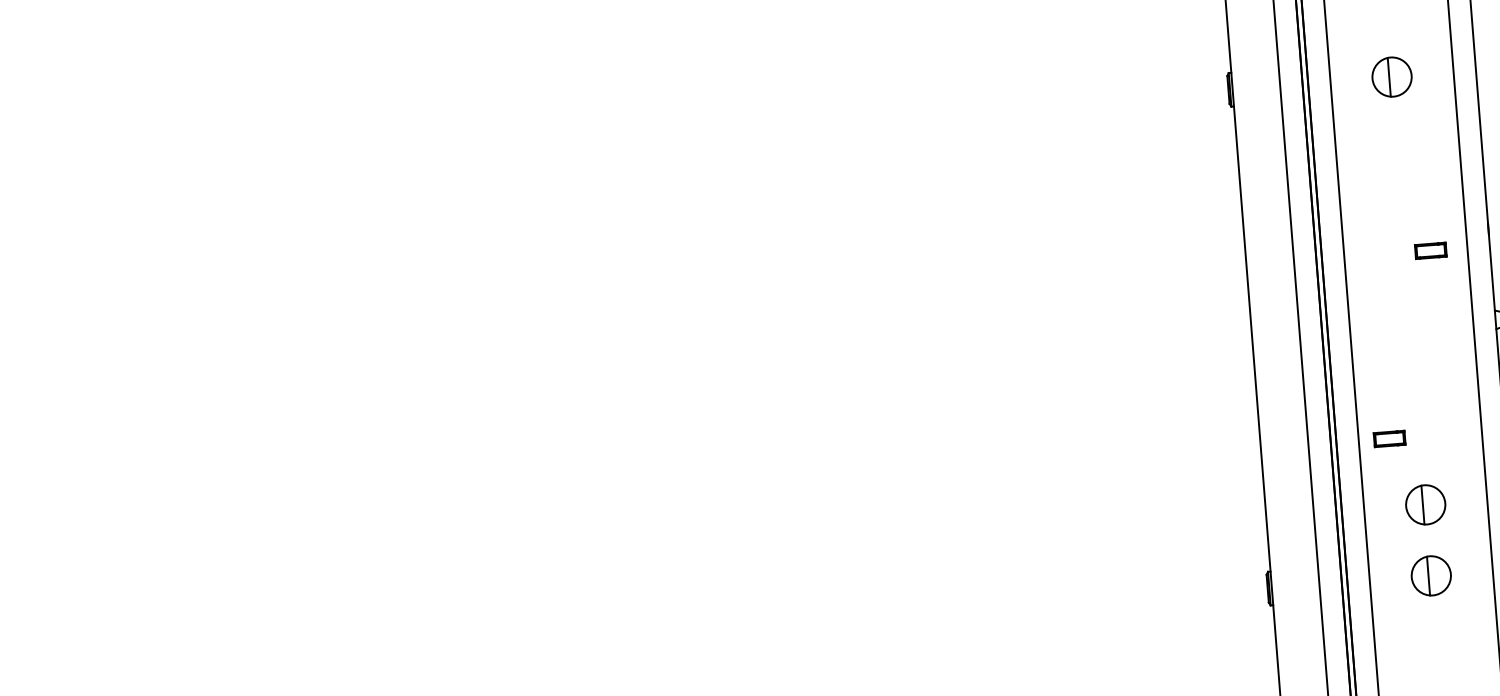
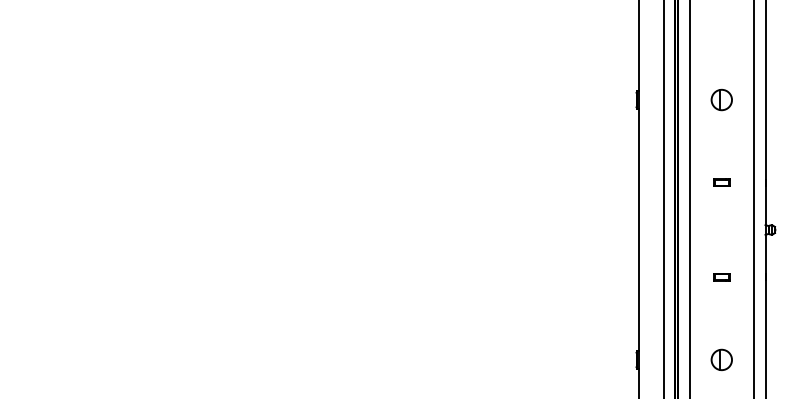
part: (1430, 250) -> (721, 182), moved
part: (1389, 439) -> (721, 277), moved
part: (1425, 504) -> (721, 322), removed

